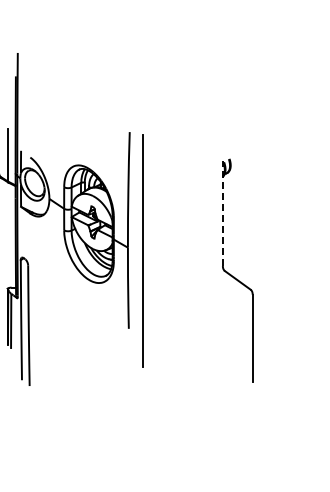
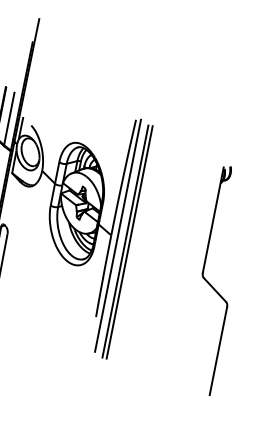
line: (222, 213) -> (212, 219), dashed -> solid
line: (134, 246) -> (118, 235), added
line: (146, 250) -> (129, 241), added

